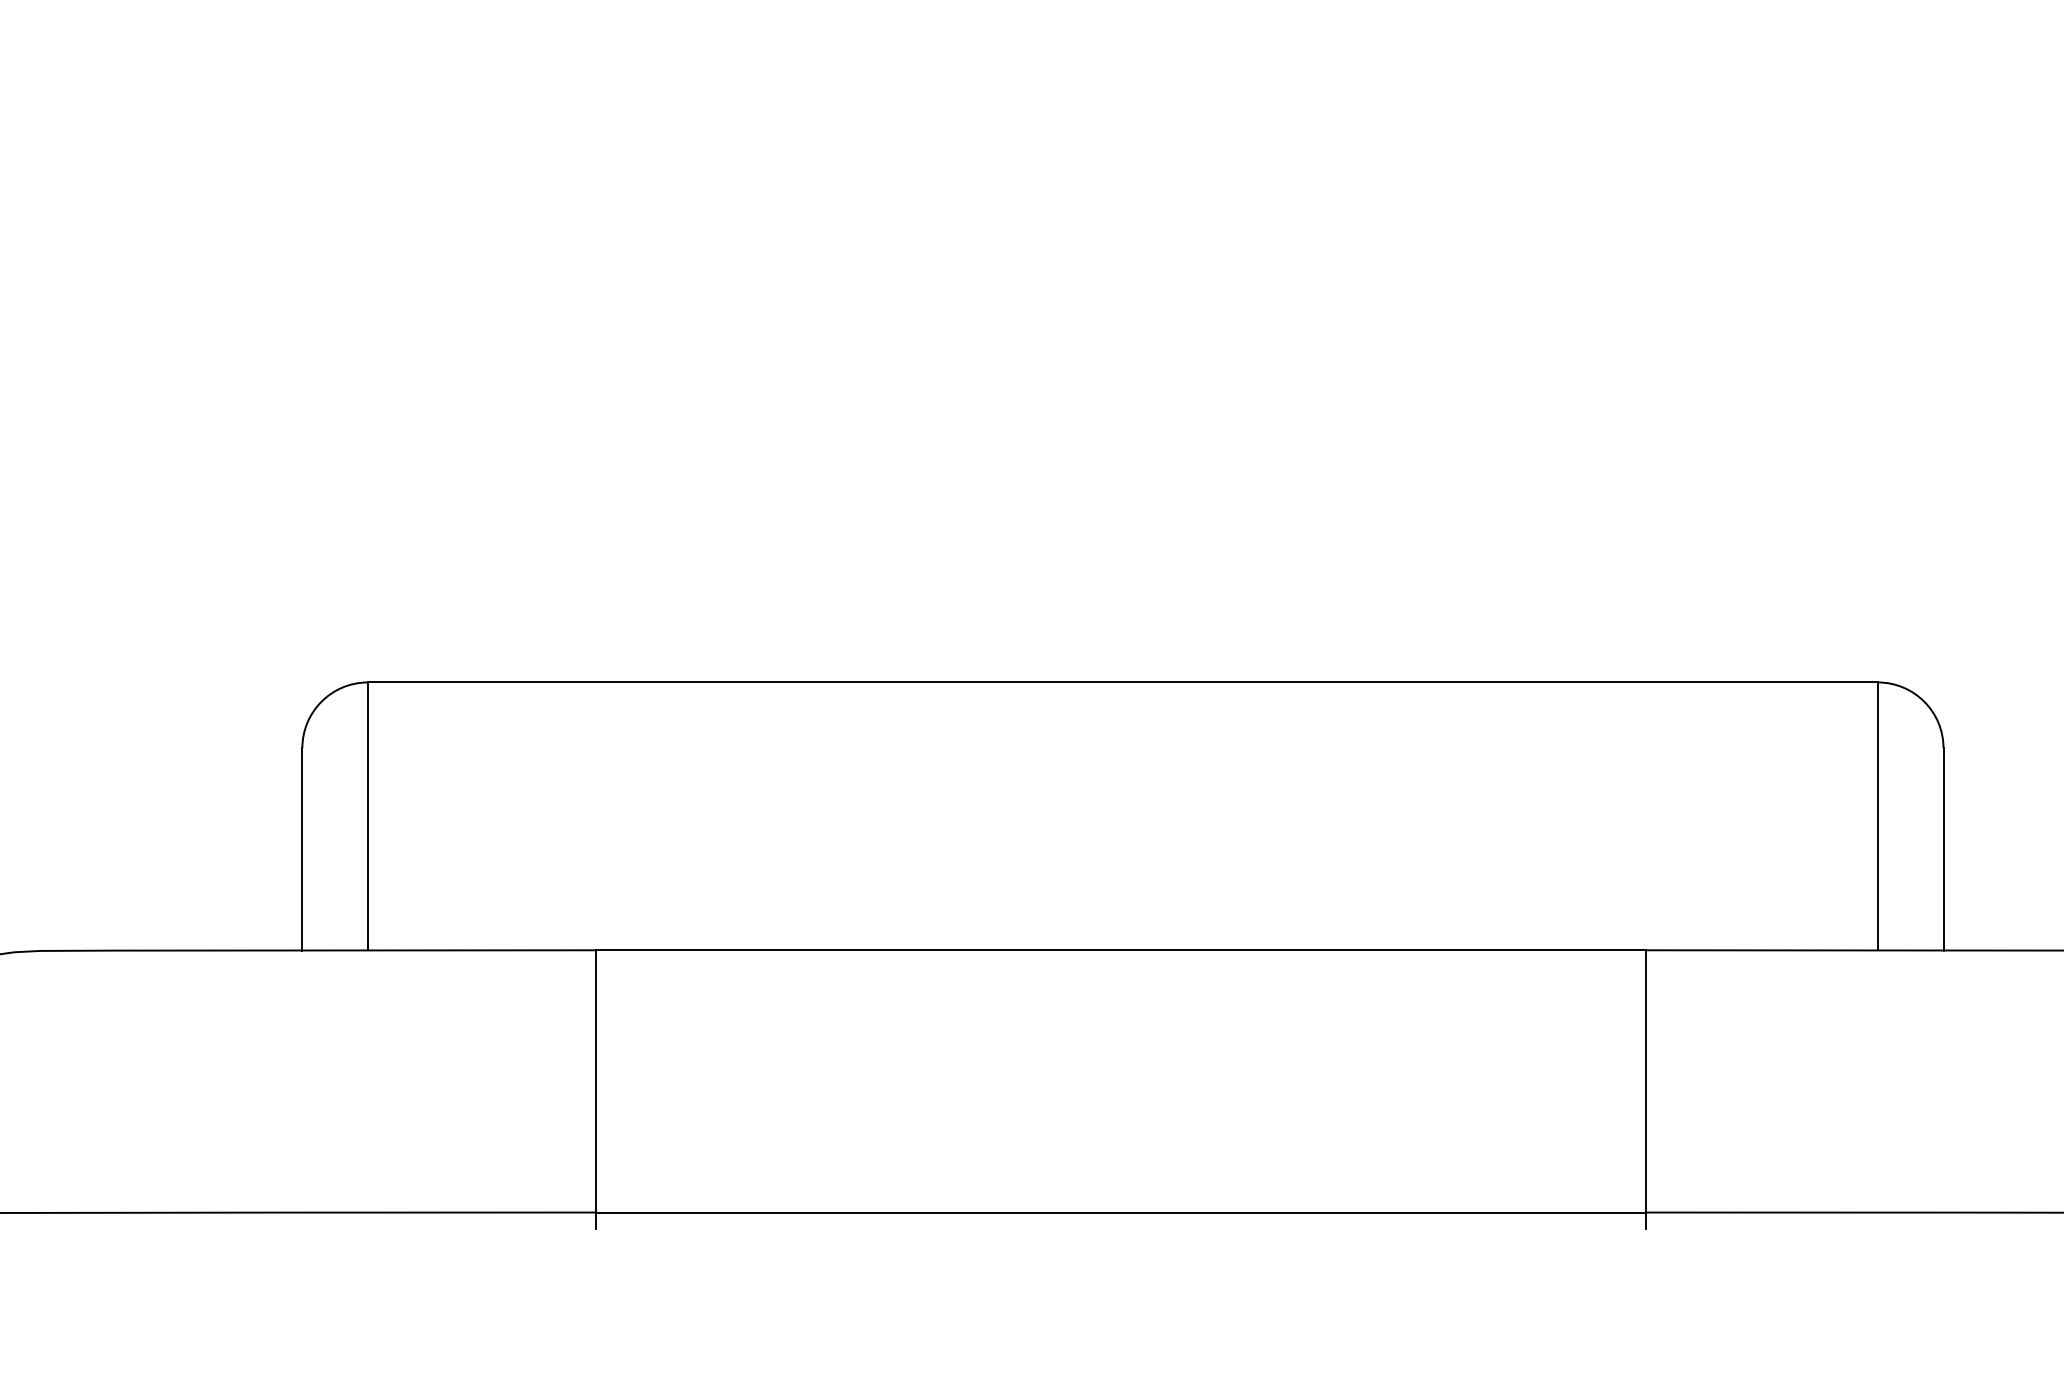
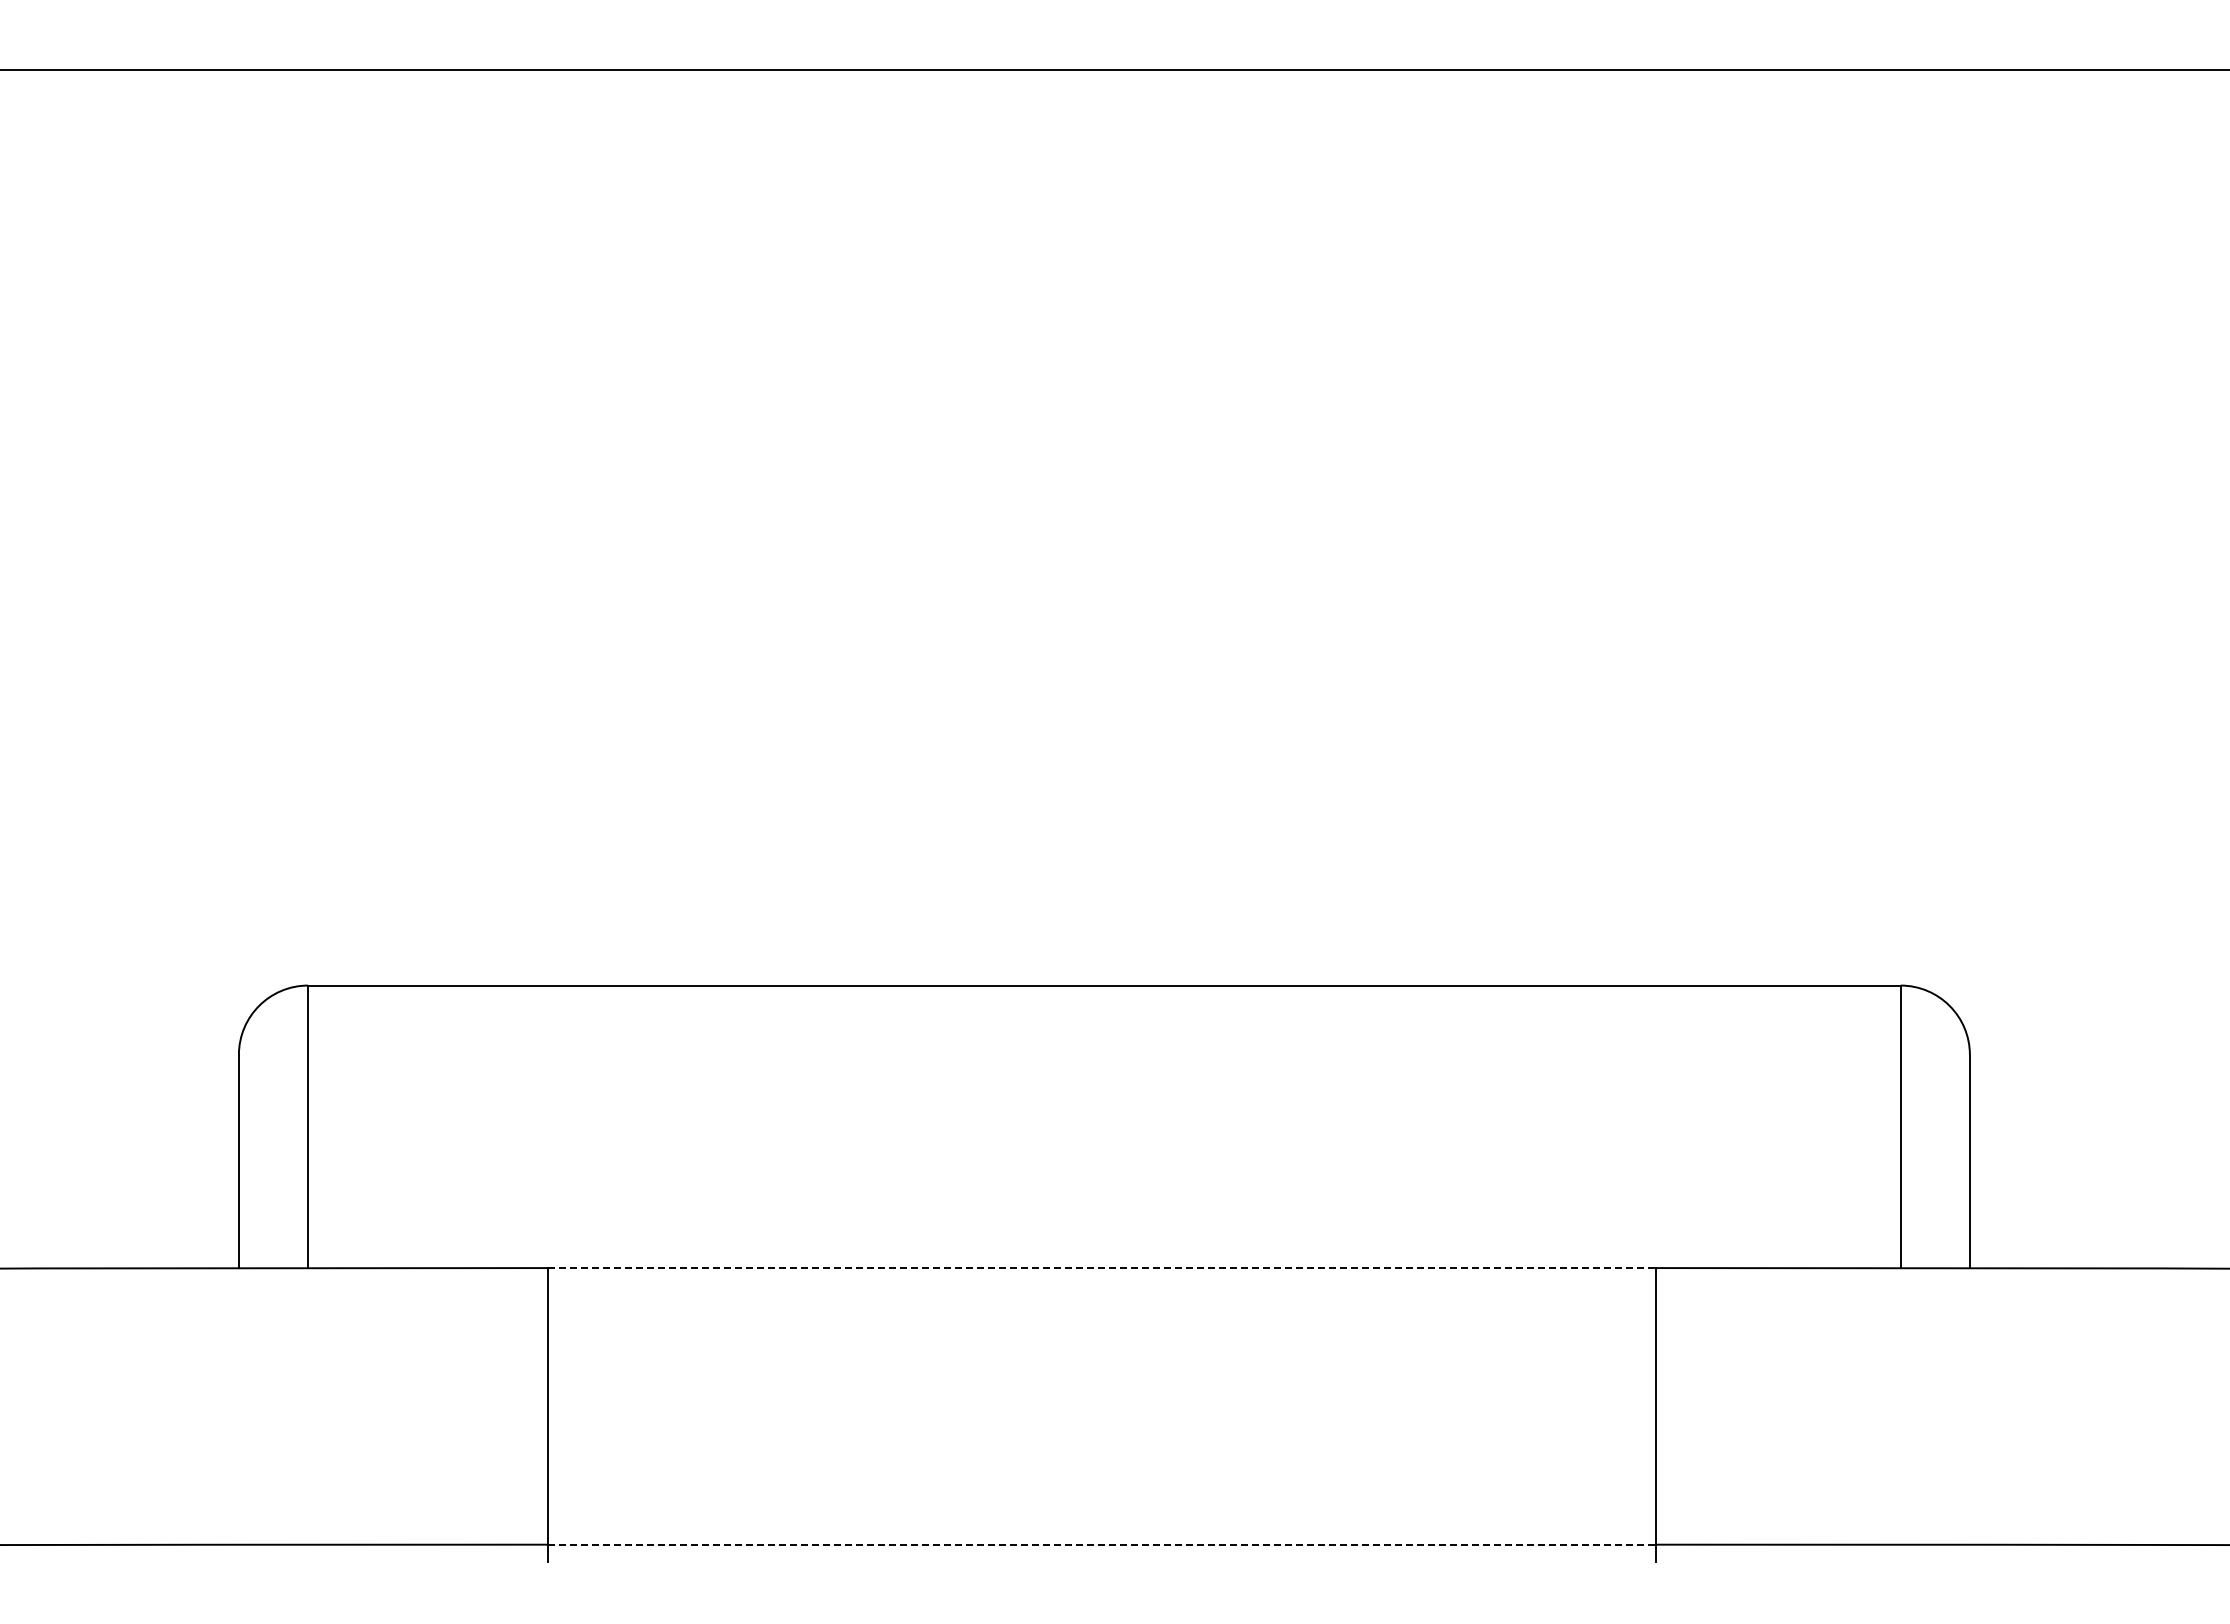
line: (1121, 950) -> (1102, 1268), solid -> dashed
line: (1121, 1212) -> (1102, 1544), solid -> dashed

